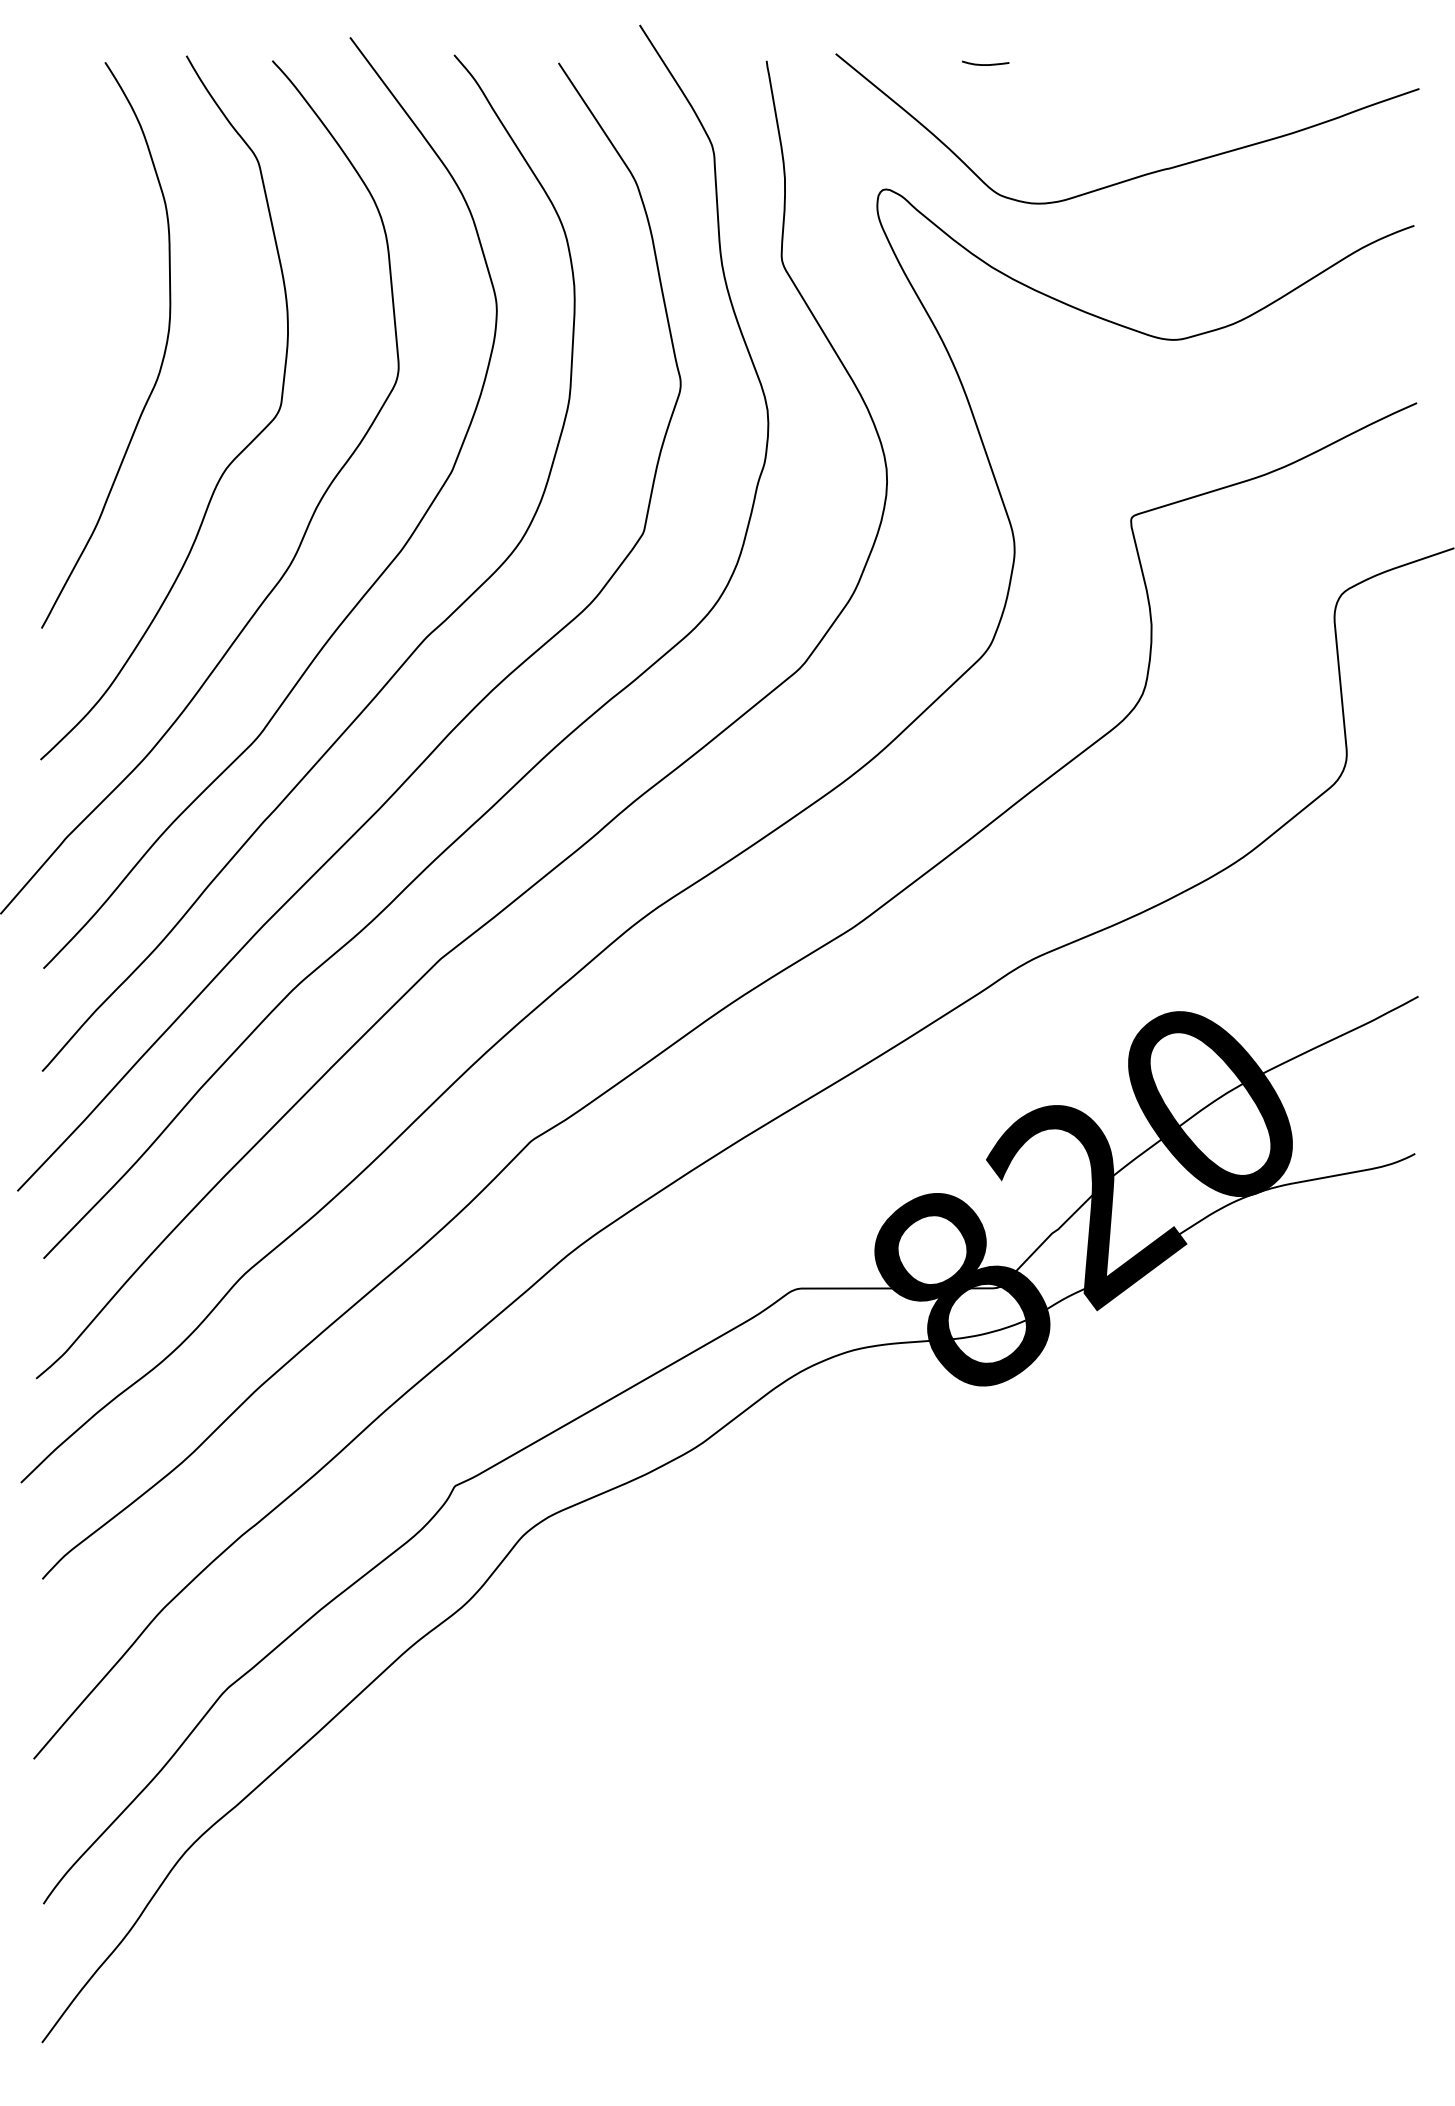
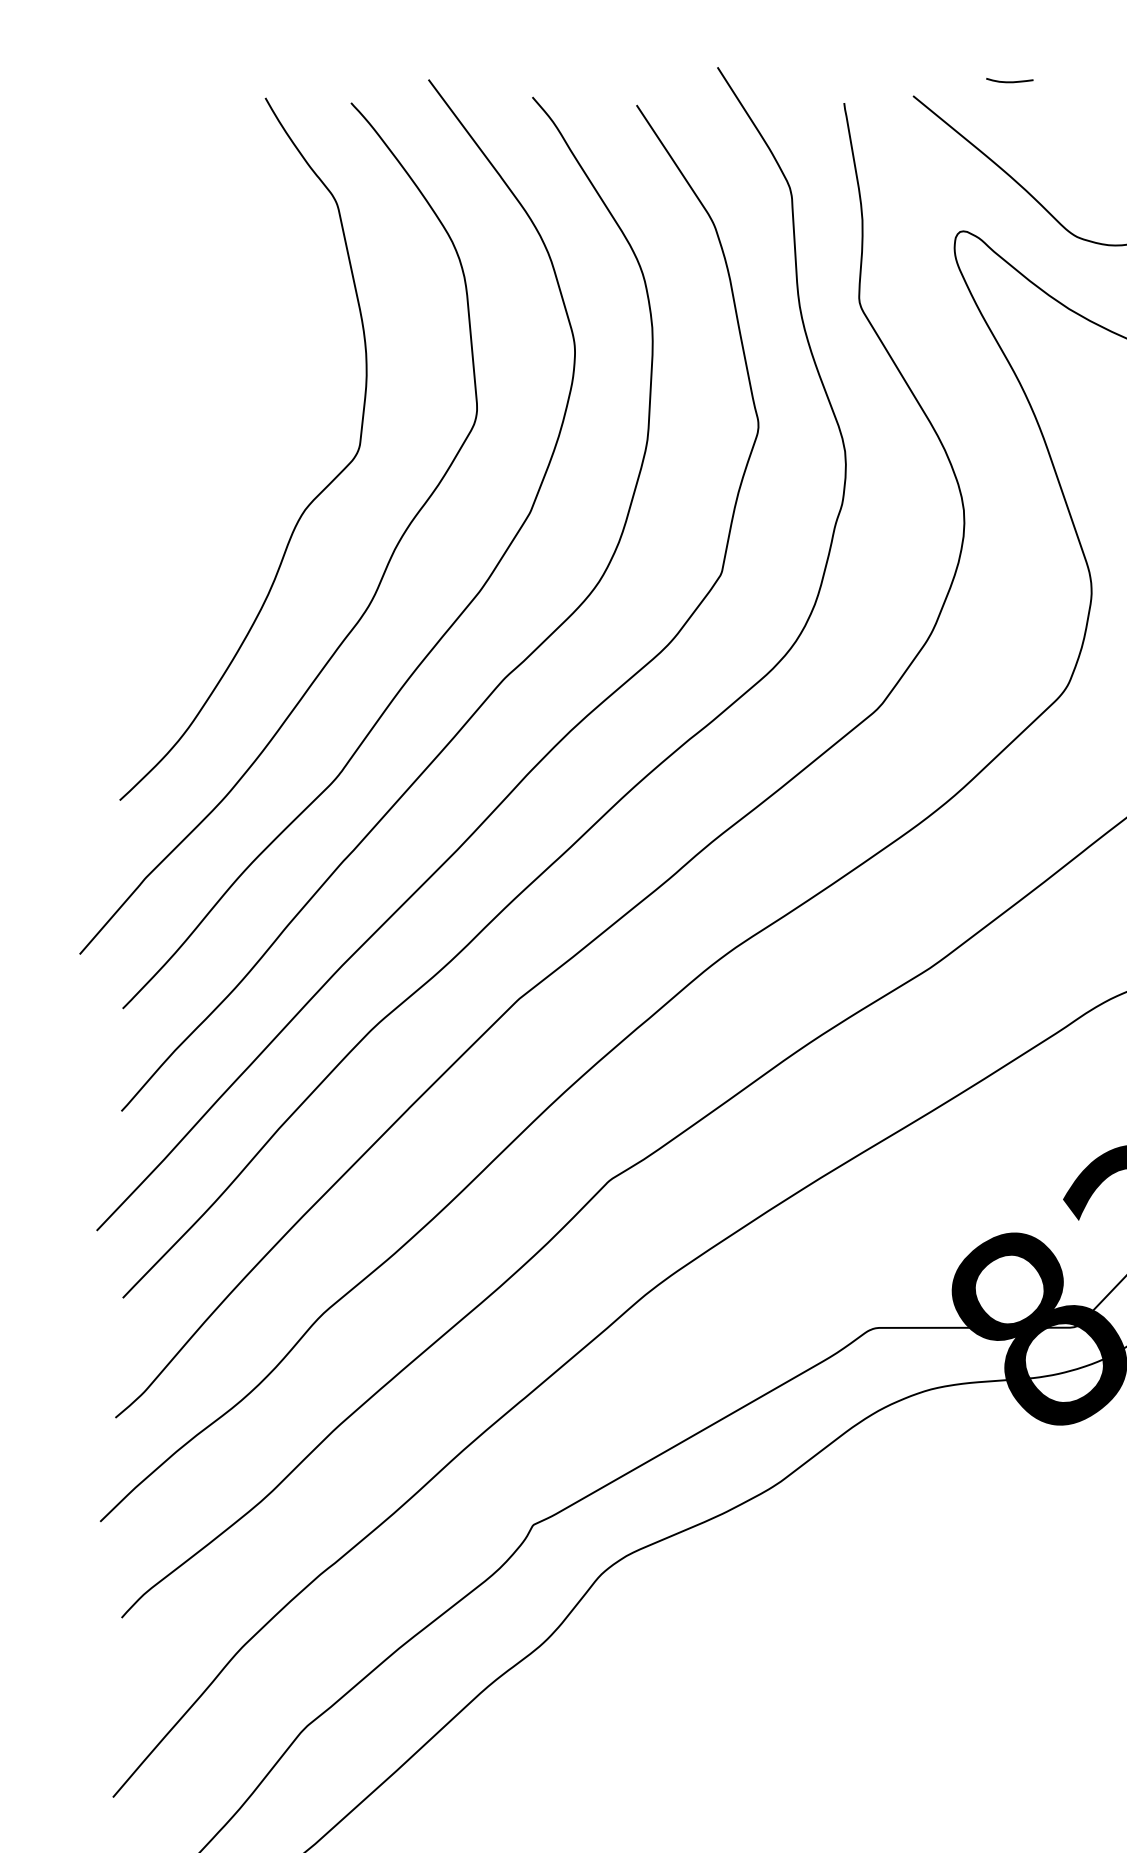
curve: (985, 64) -> (1009, 81), moved
curve: (162, 357) -> (241, 398), removed

